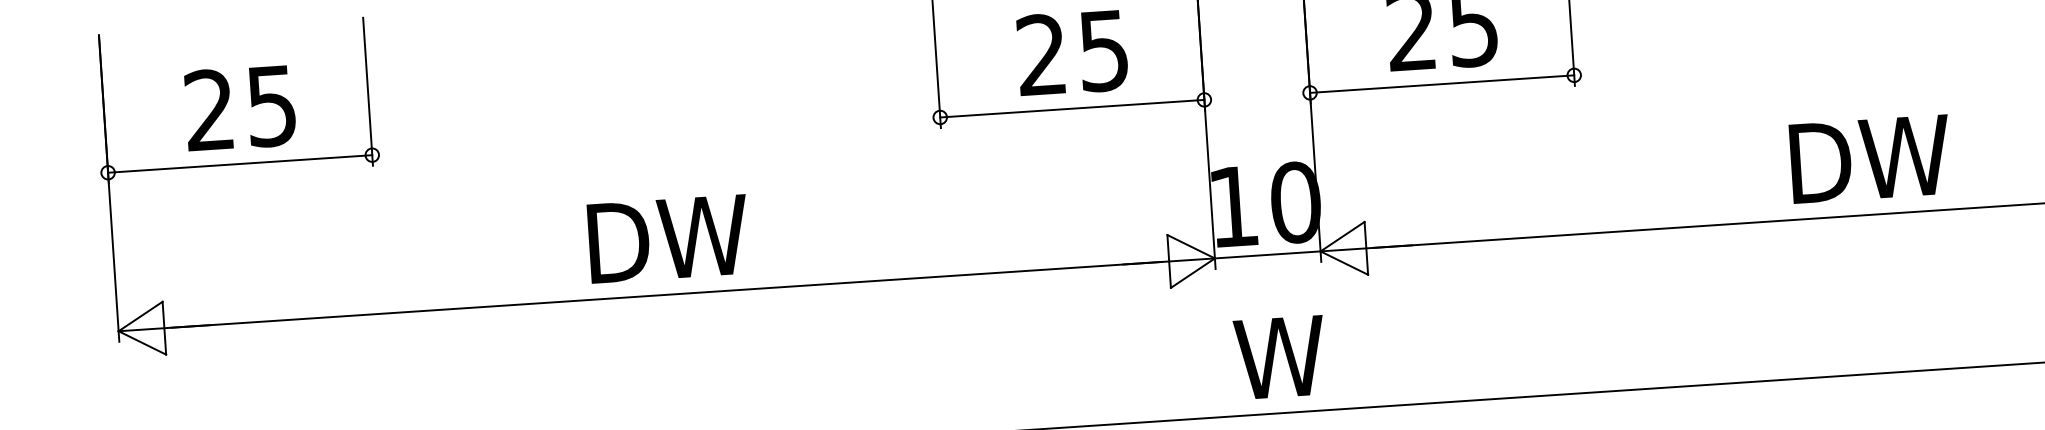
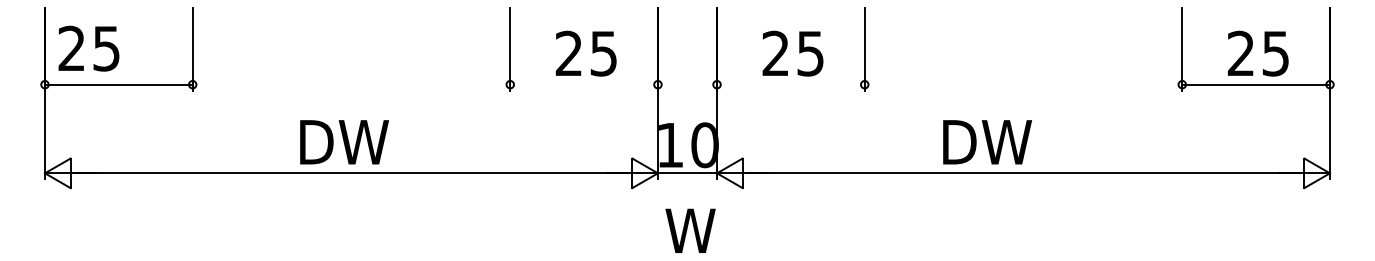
line: (1441, 83) -> (790, 84), removed
text: (239, 107) -> (88, 48), moved
line: (1071, 108) -> (583, 84), removed
text: (1870, 159) -> (987, 142), moved
text: (668, 239) -> (344, 142), moved

